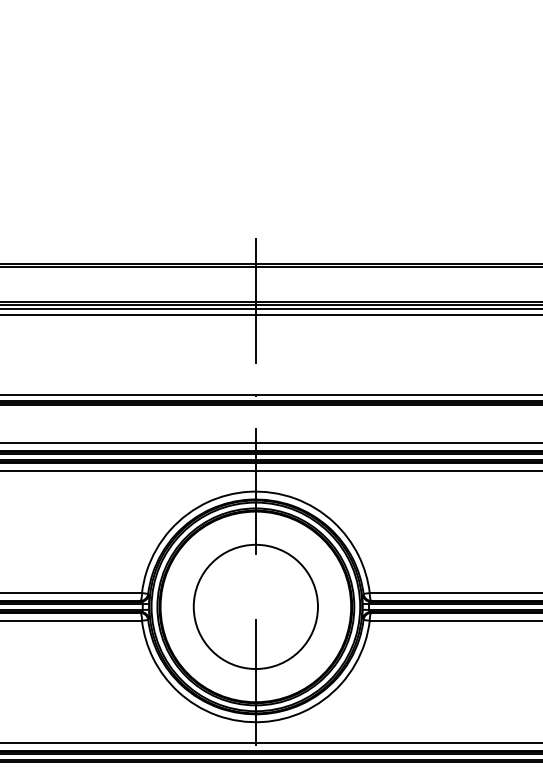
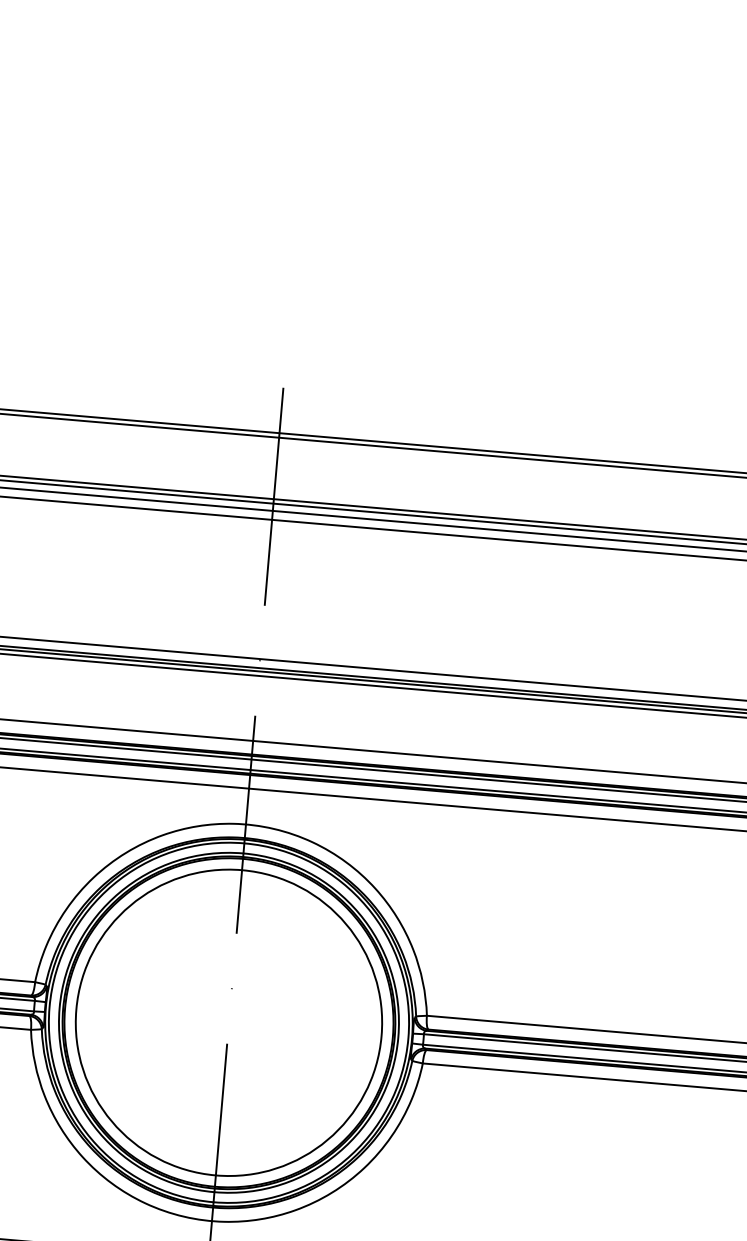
circle: (255, 606) -> (228, 1022), size x1.43

